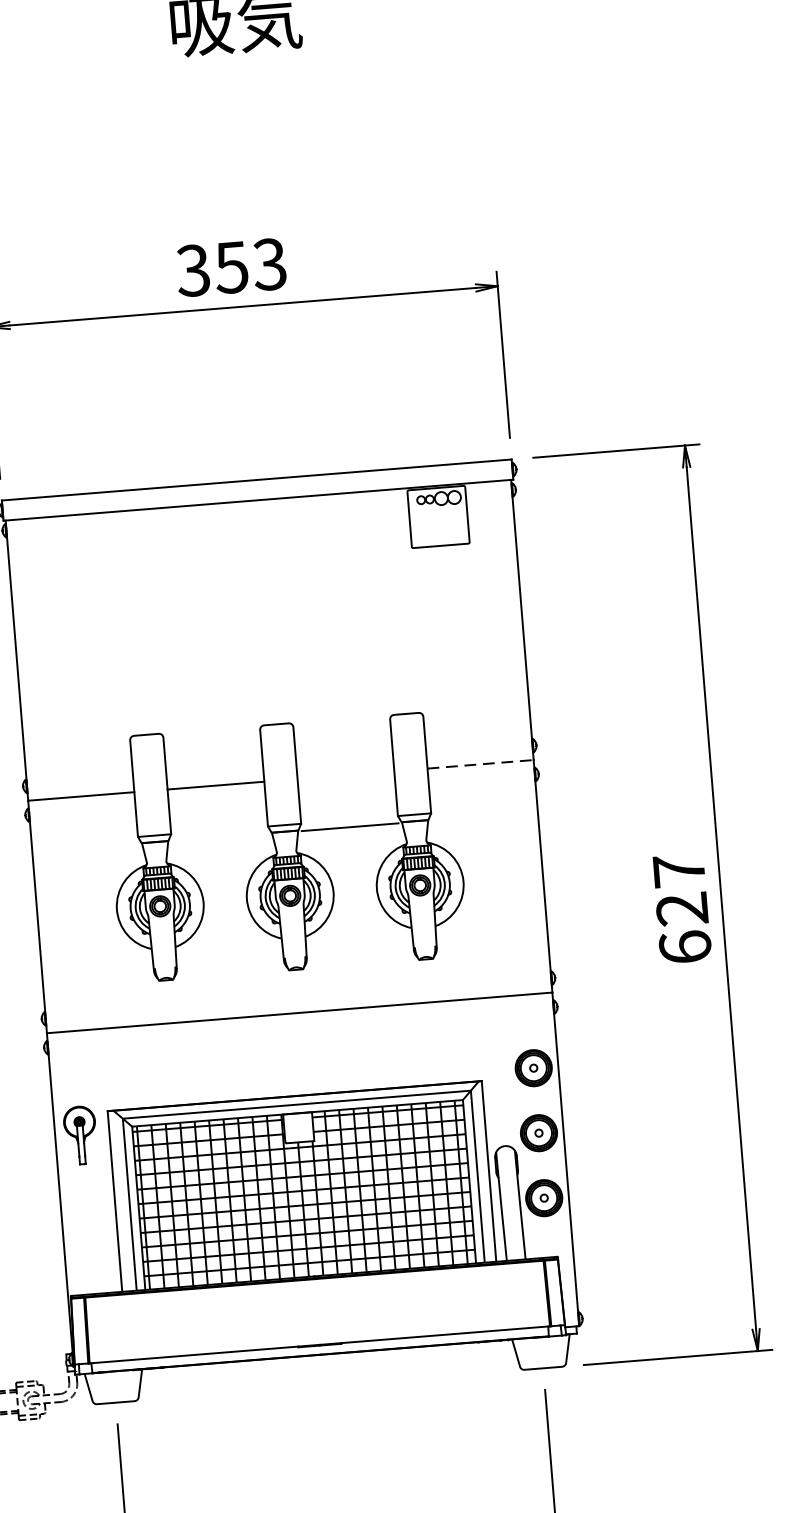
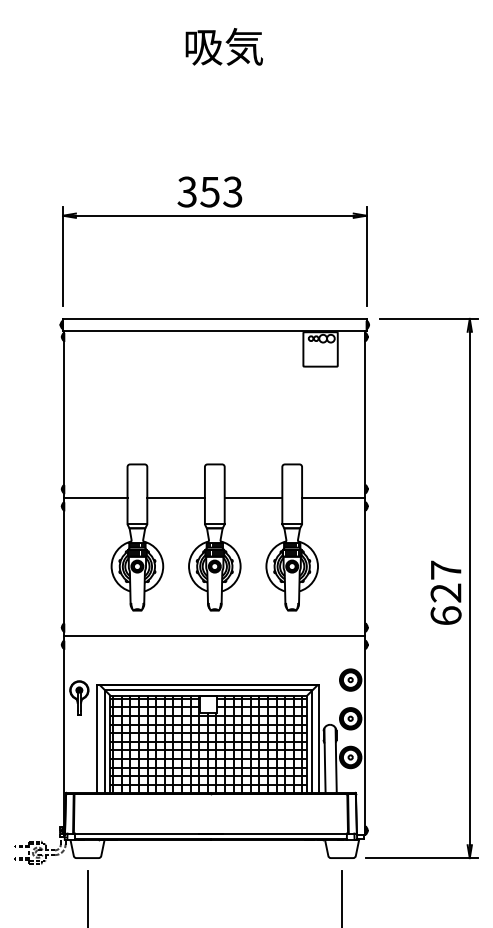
line: (480, 763) -> (333, 497), dashed -> solid
line: (350, 826) -> (253, 497), moved

